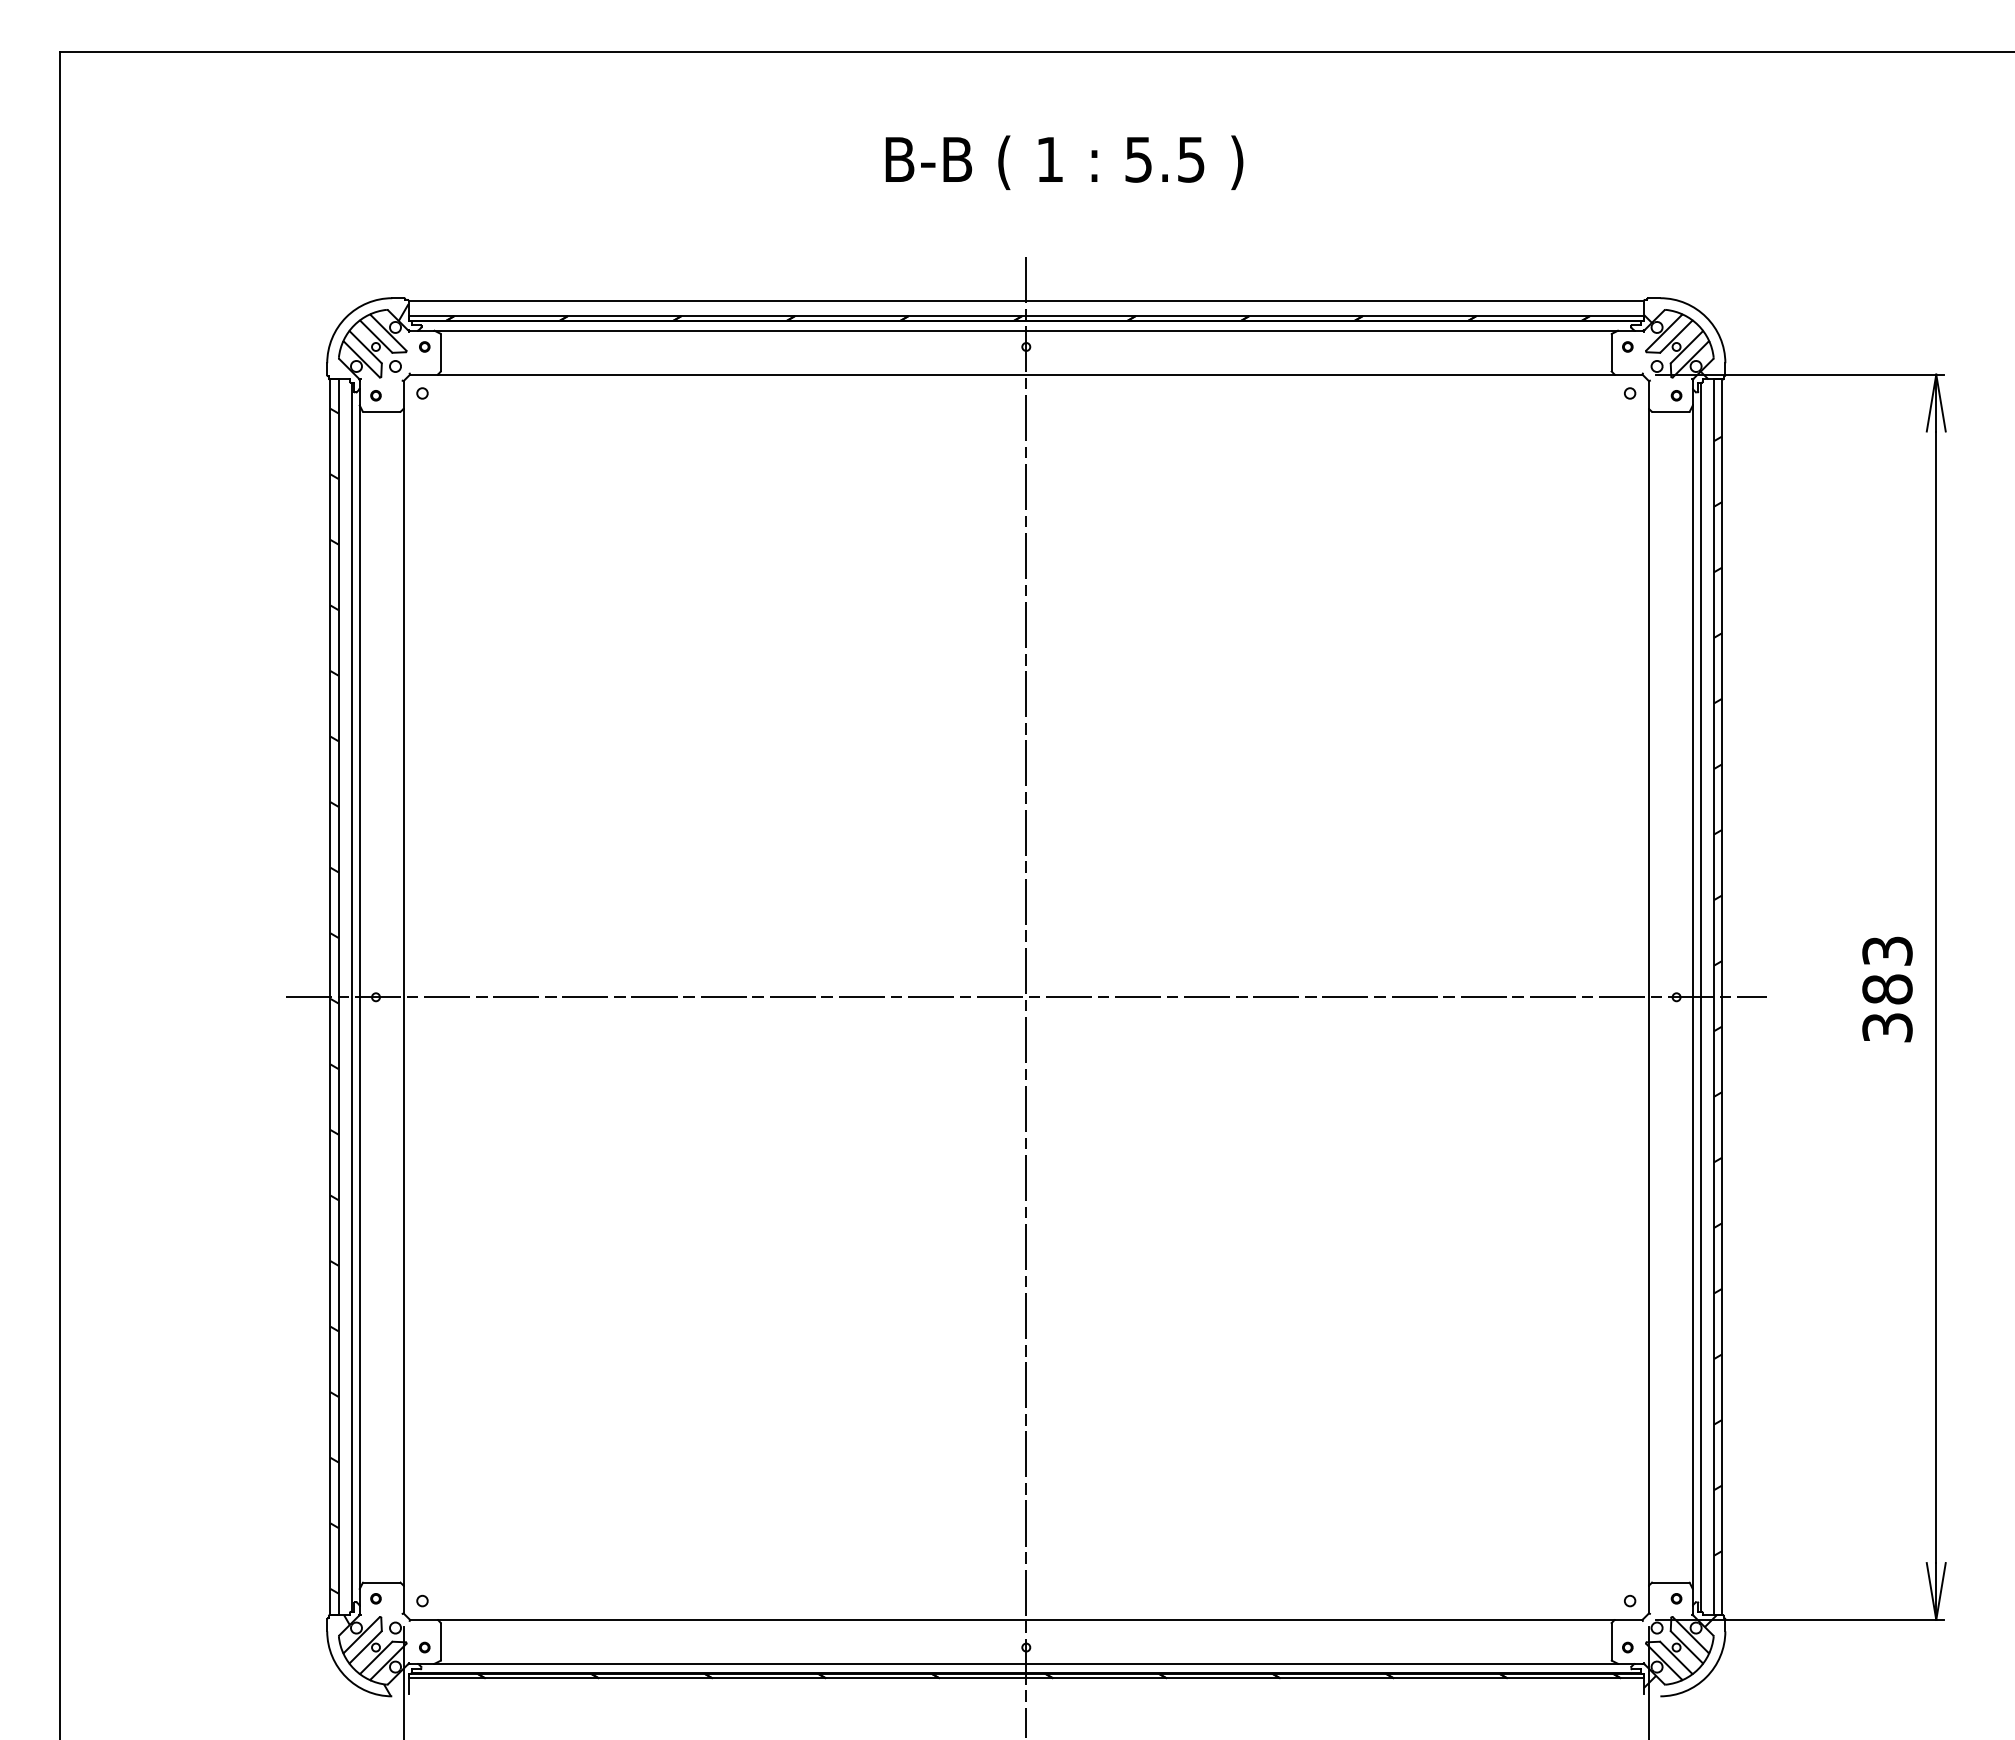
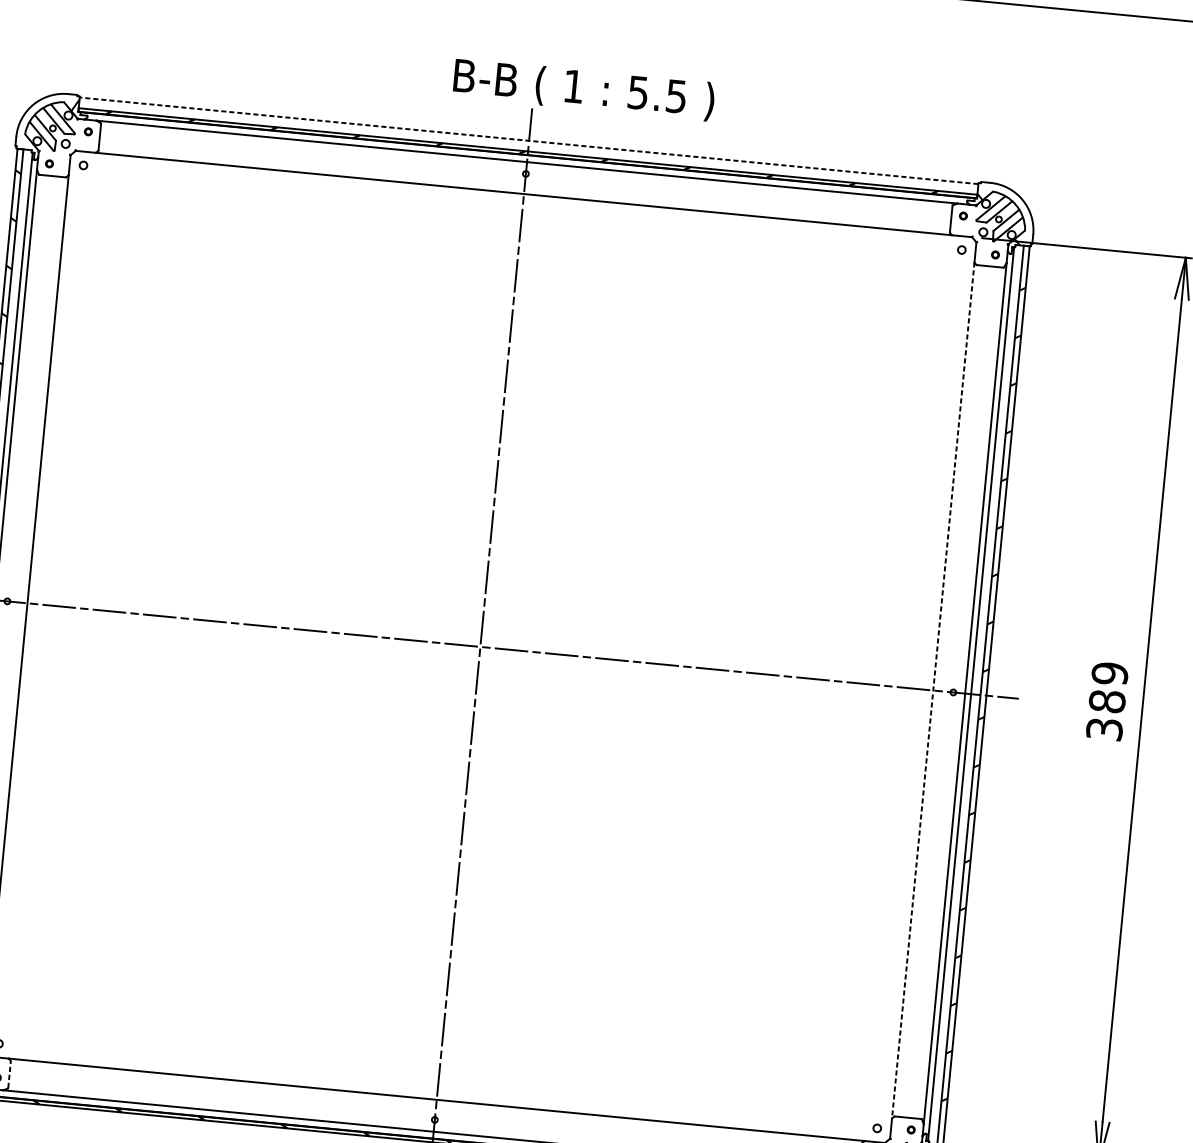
text: (1064, 162) -> (584, 89), moved
line: (1026, 301) -> (529, 140), solid -> dashed
text: (1887, 951) -> (1109, 673), 383 -> 389
line: (1648, 997) -> (932, 690), solid -> dashed
line: (441, 1641) -> (9, 1074), solid -> dashed

